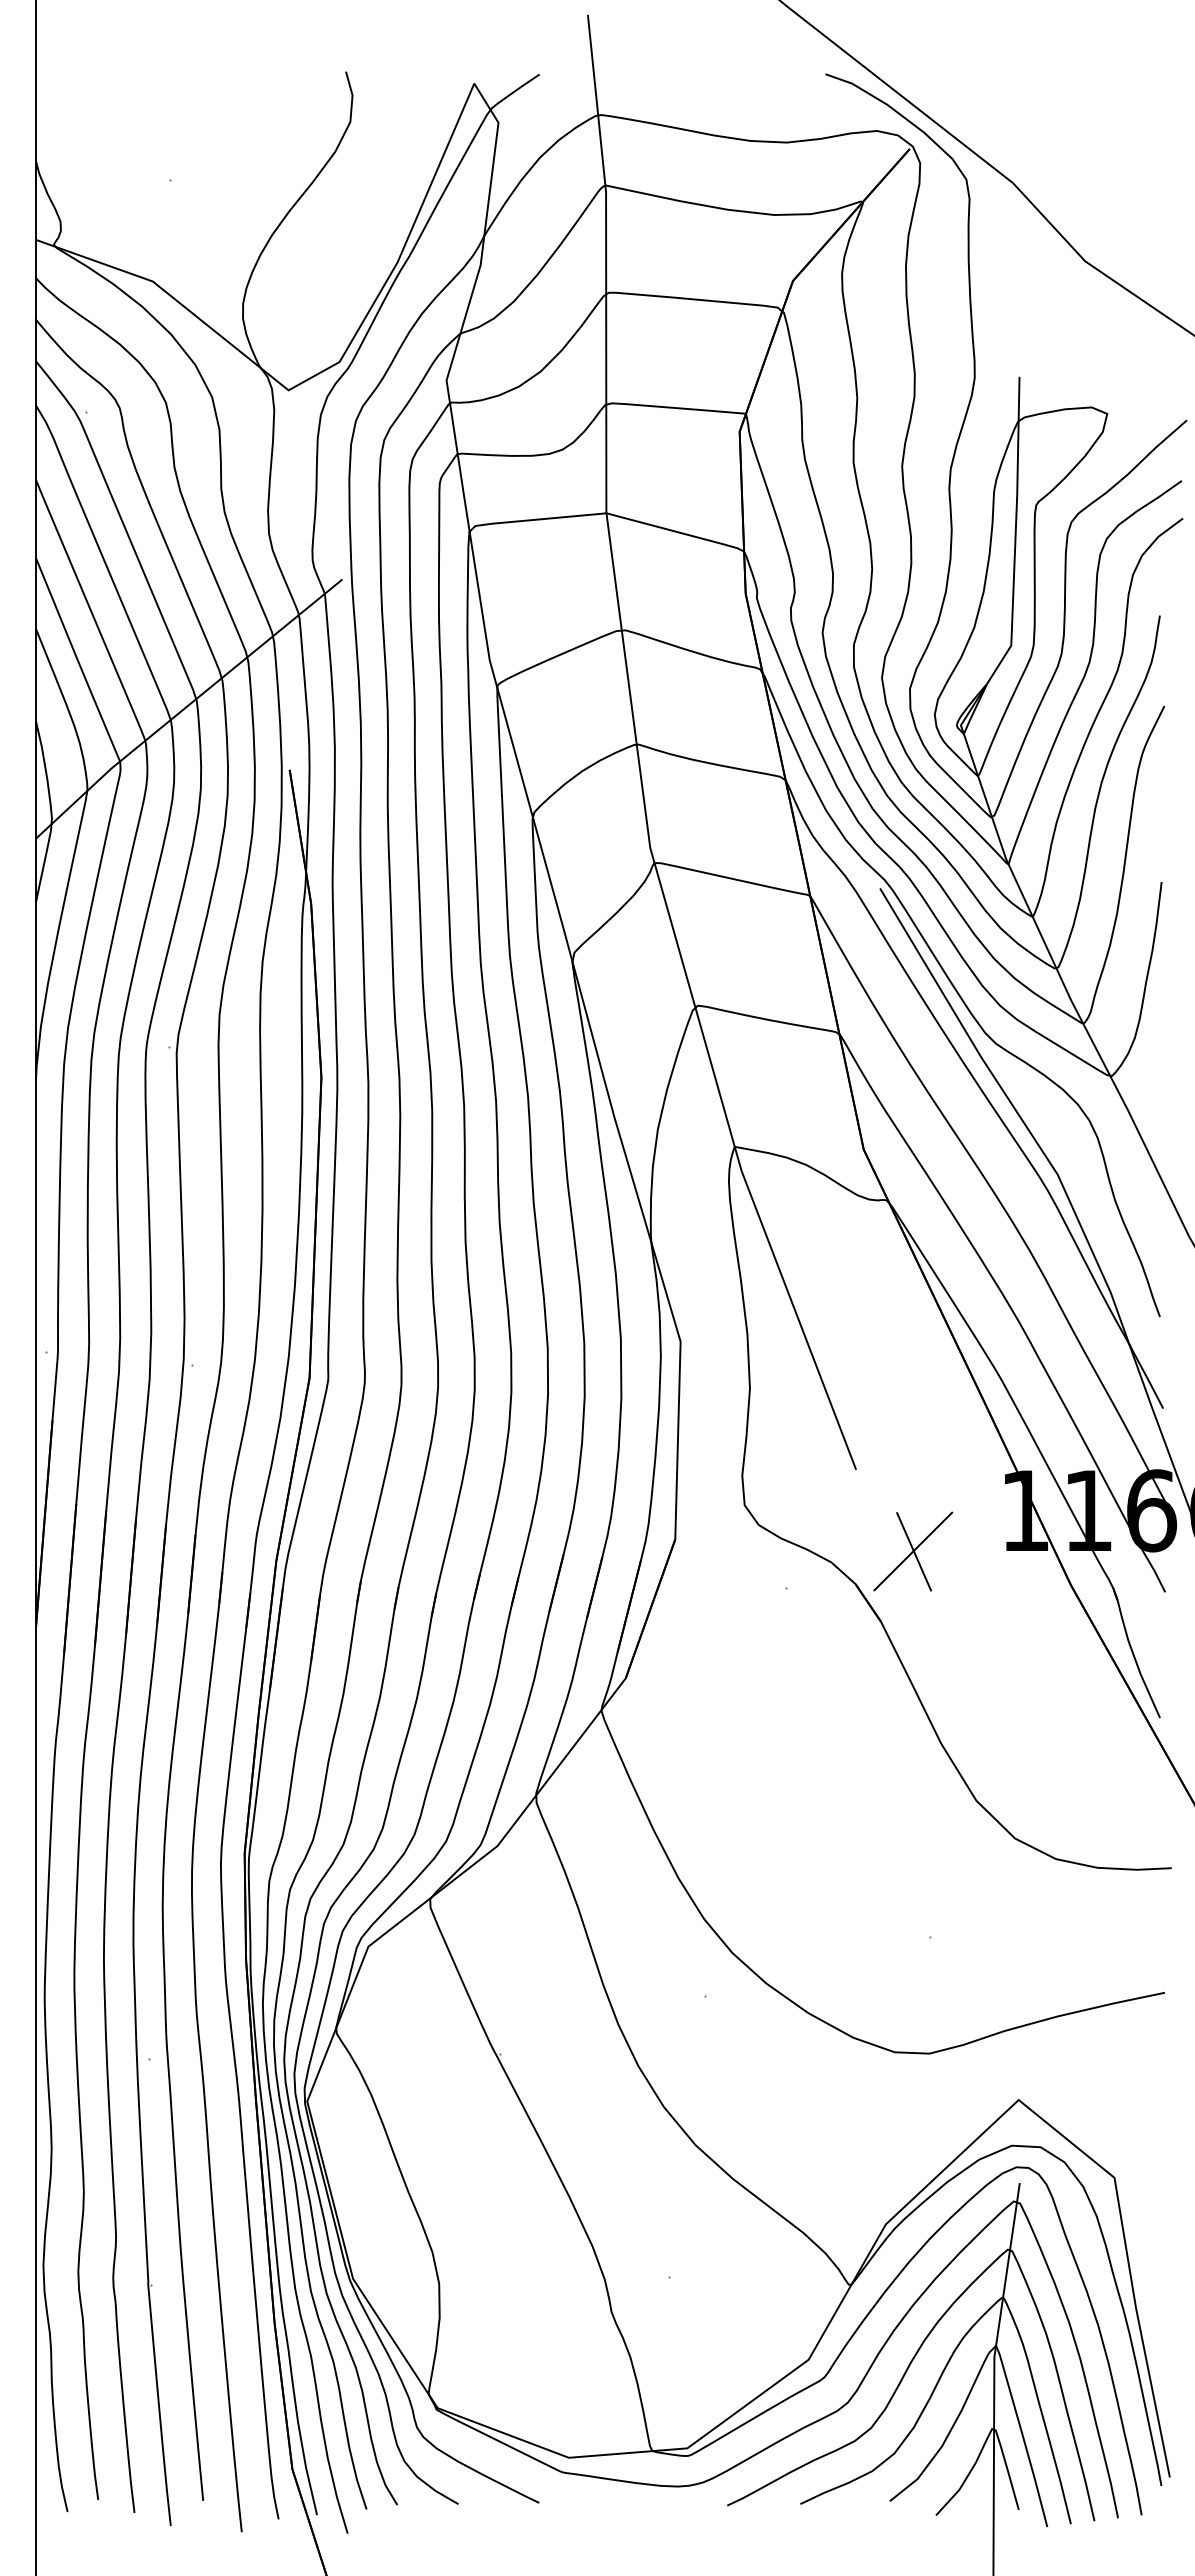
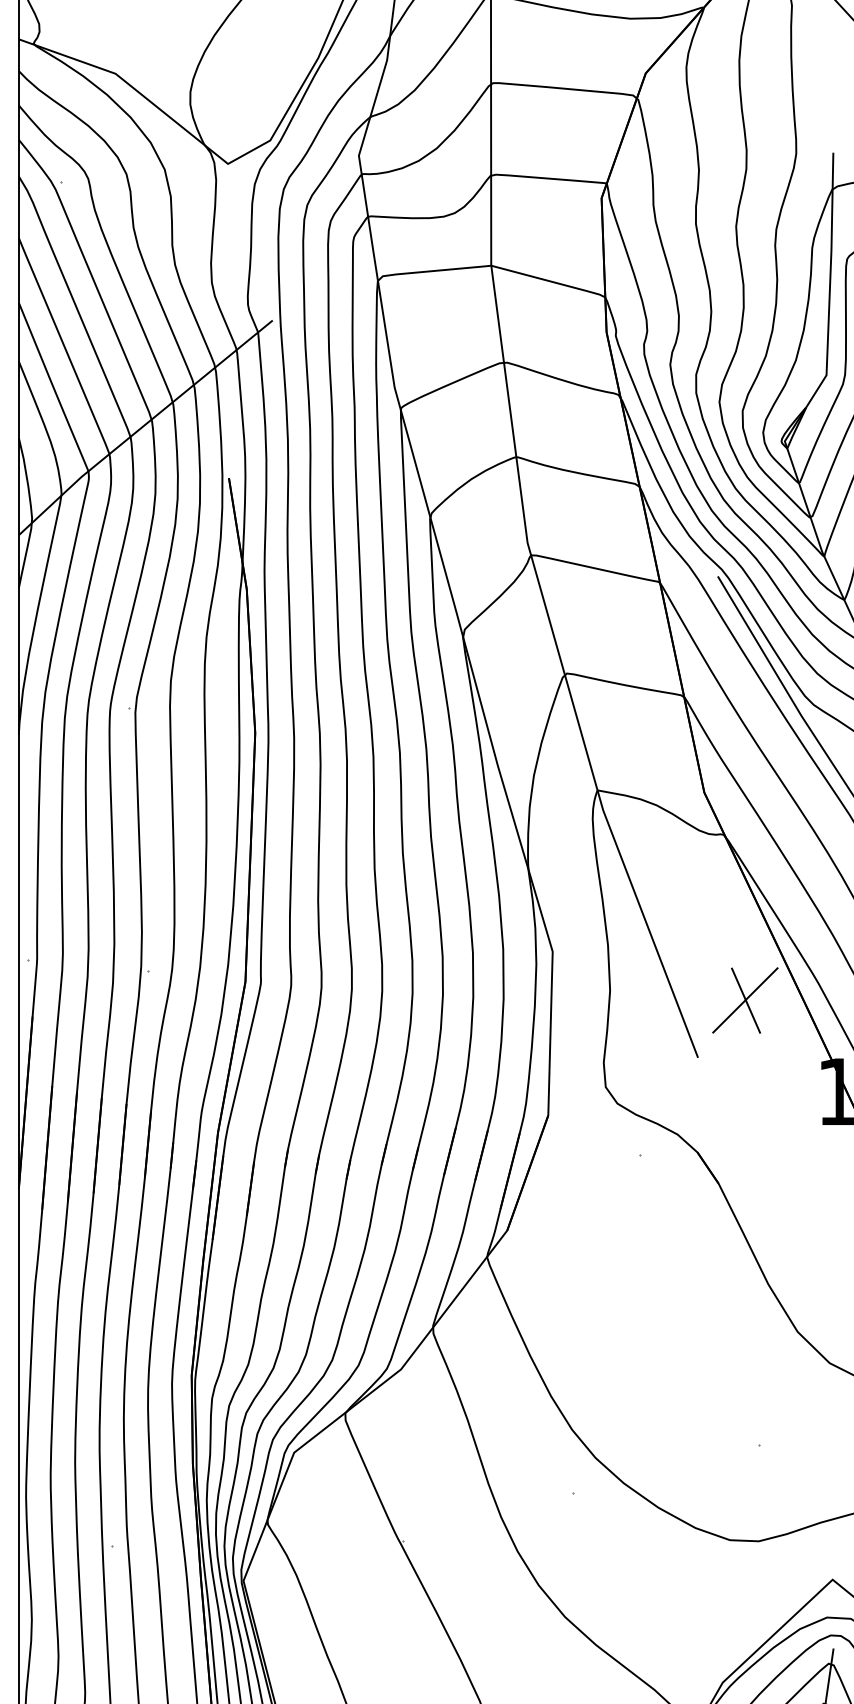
part: (913, 1551) -> (745, 1000), moved

